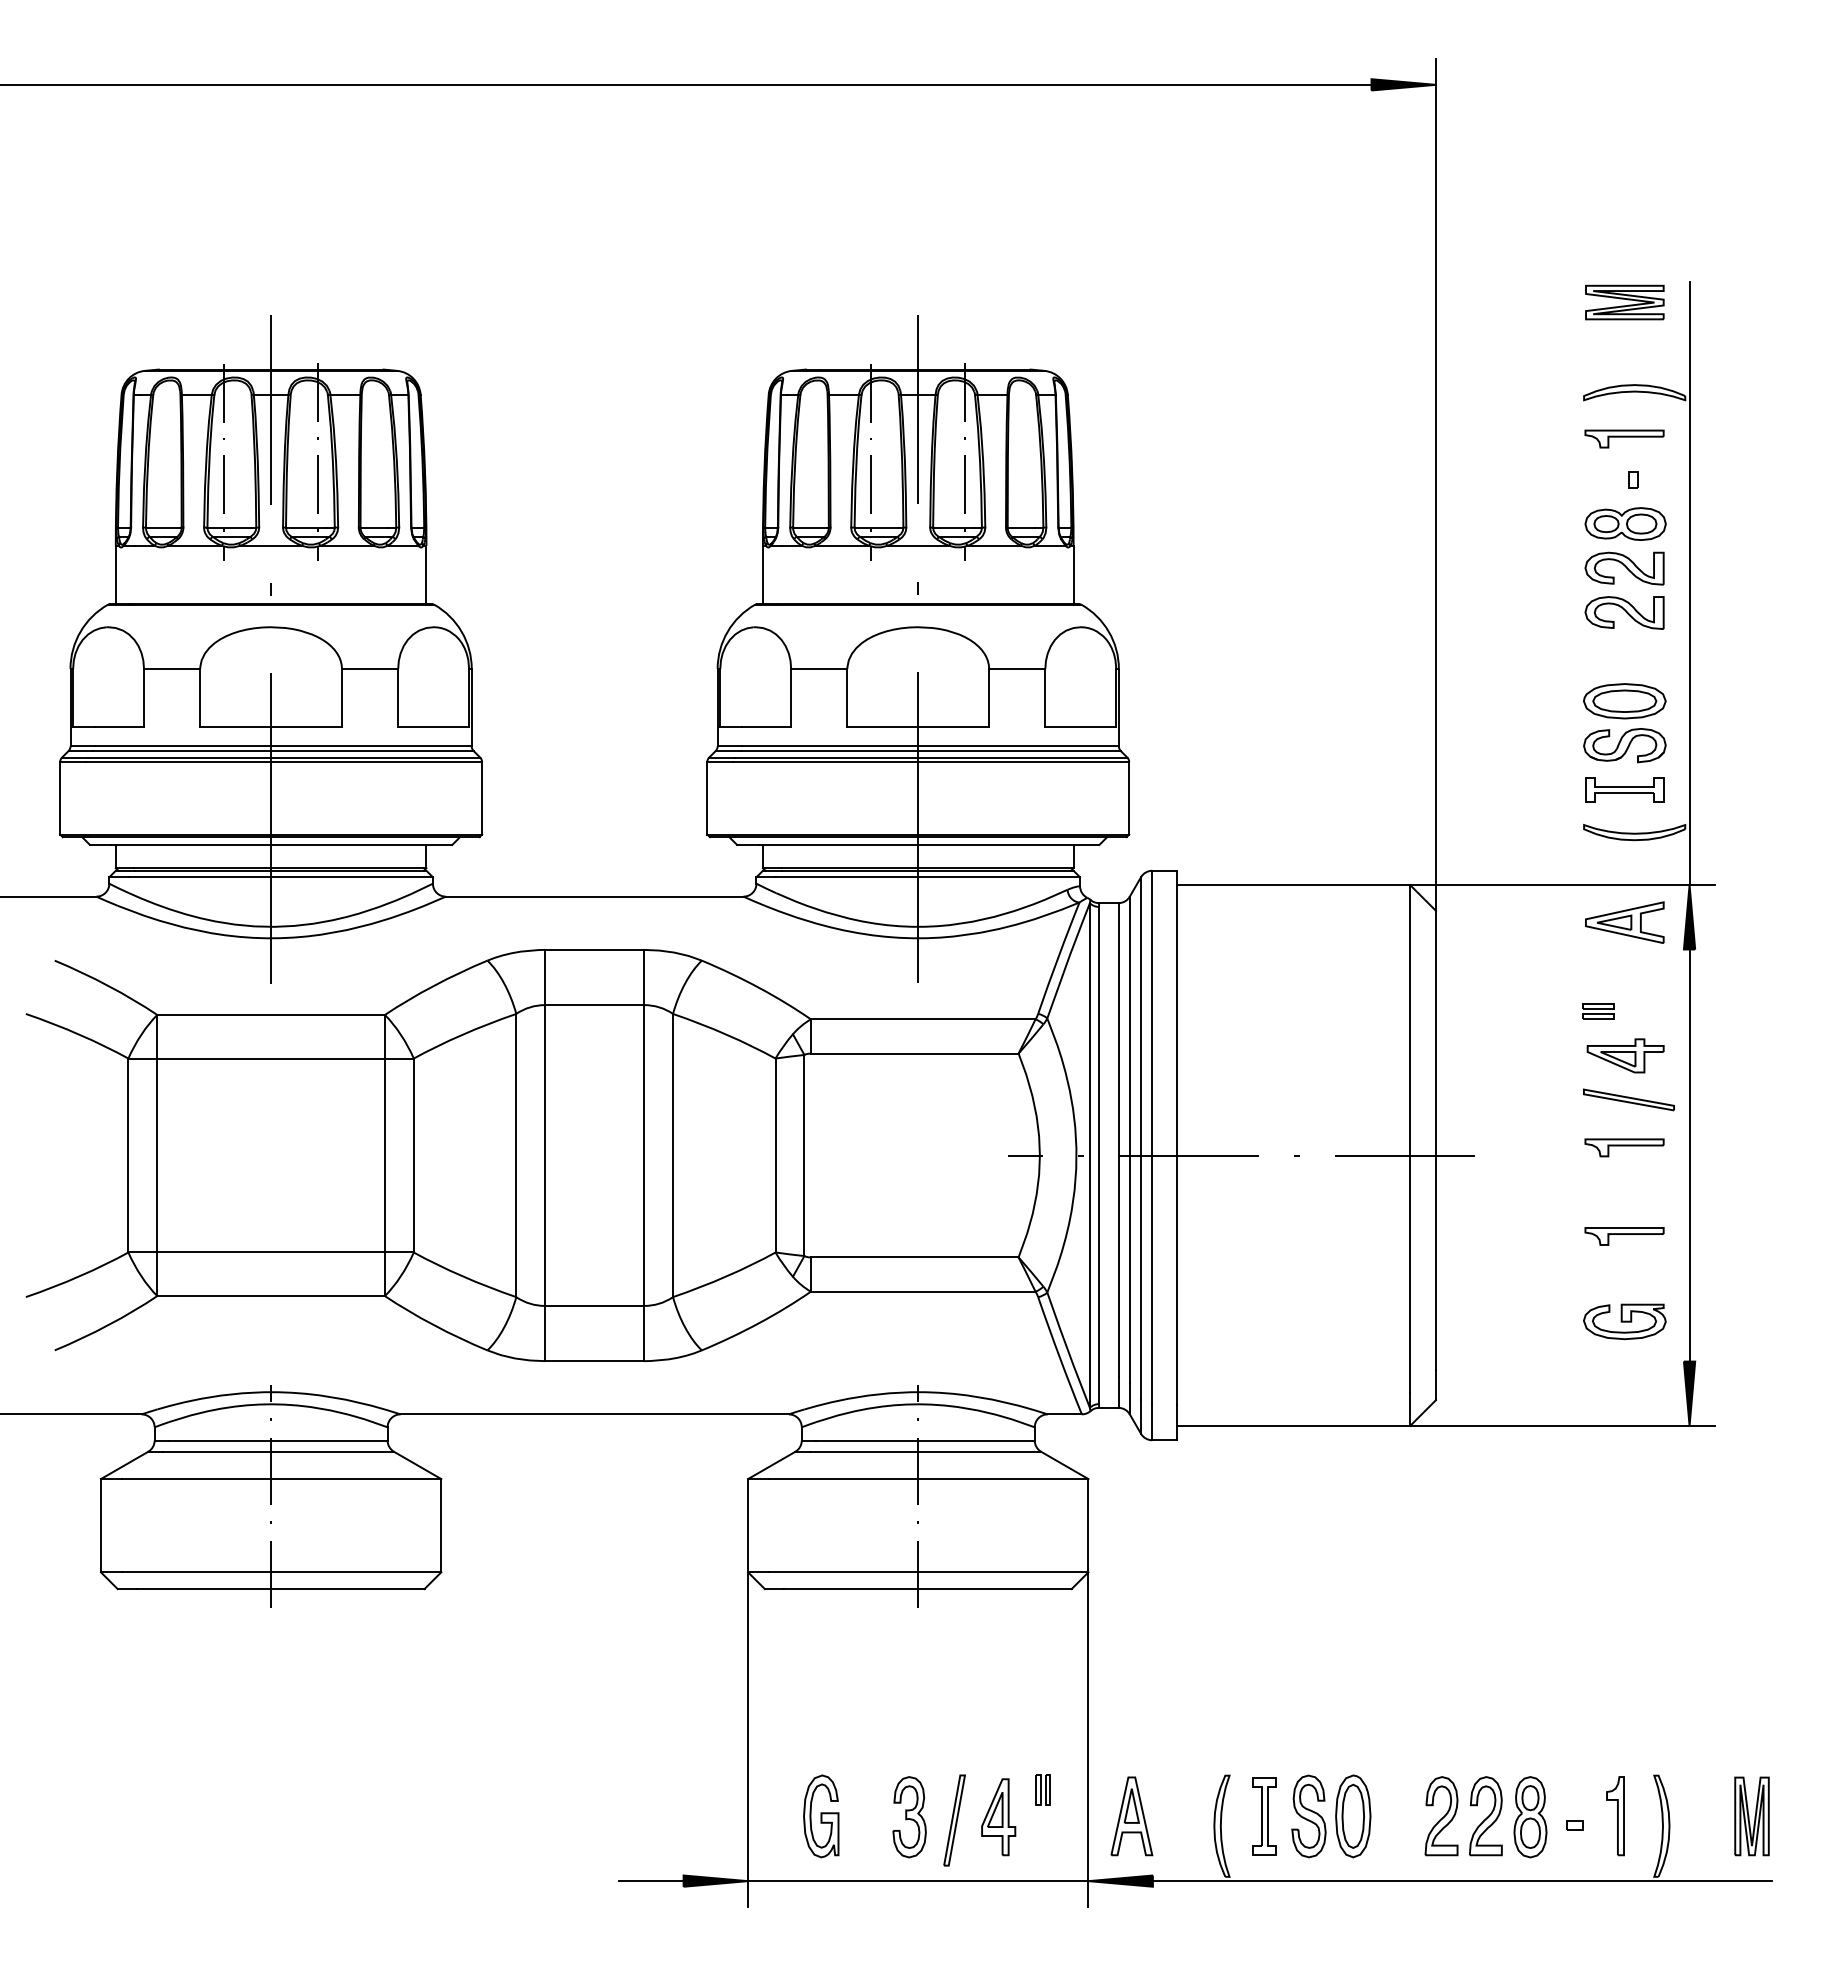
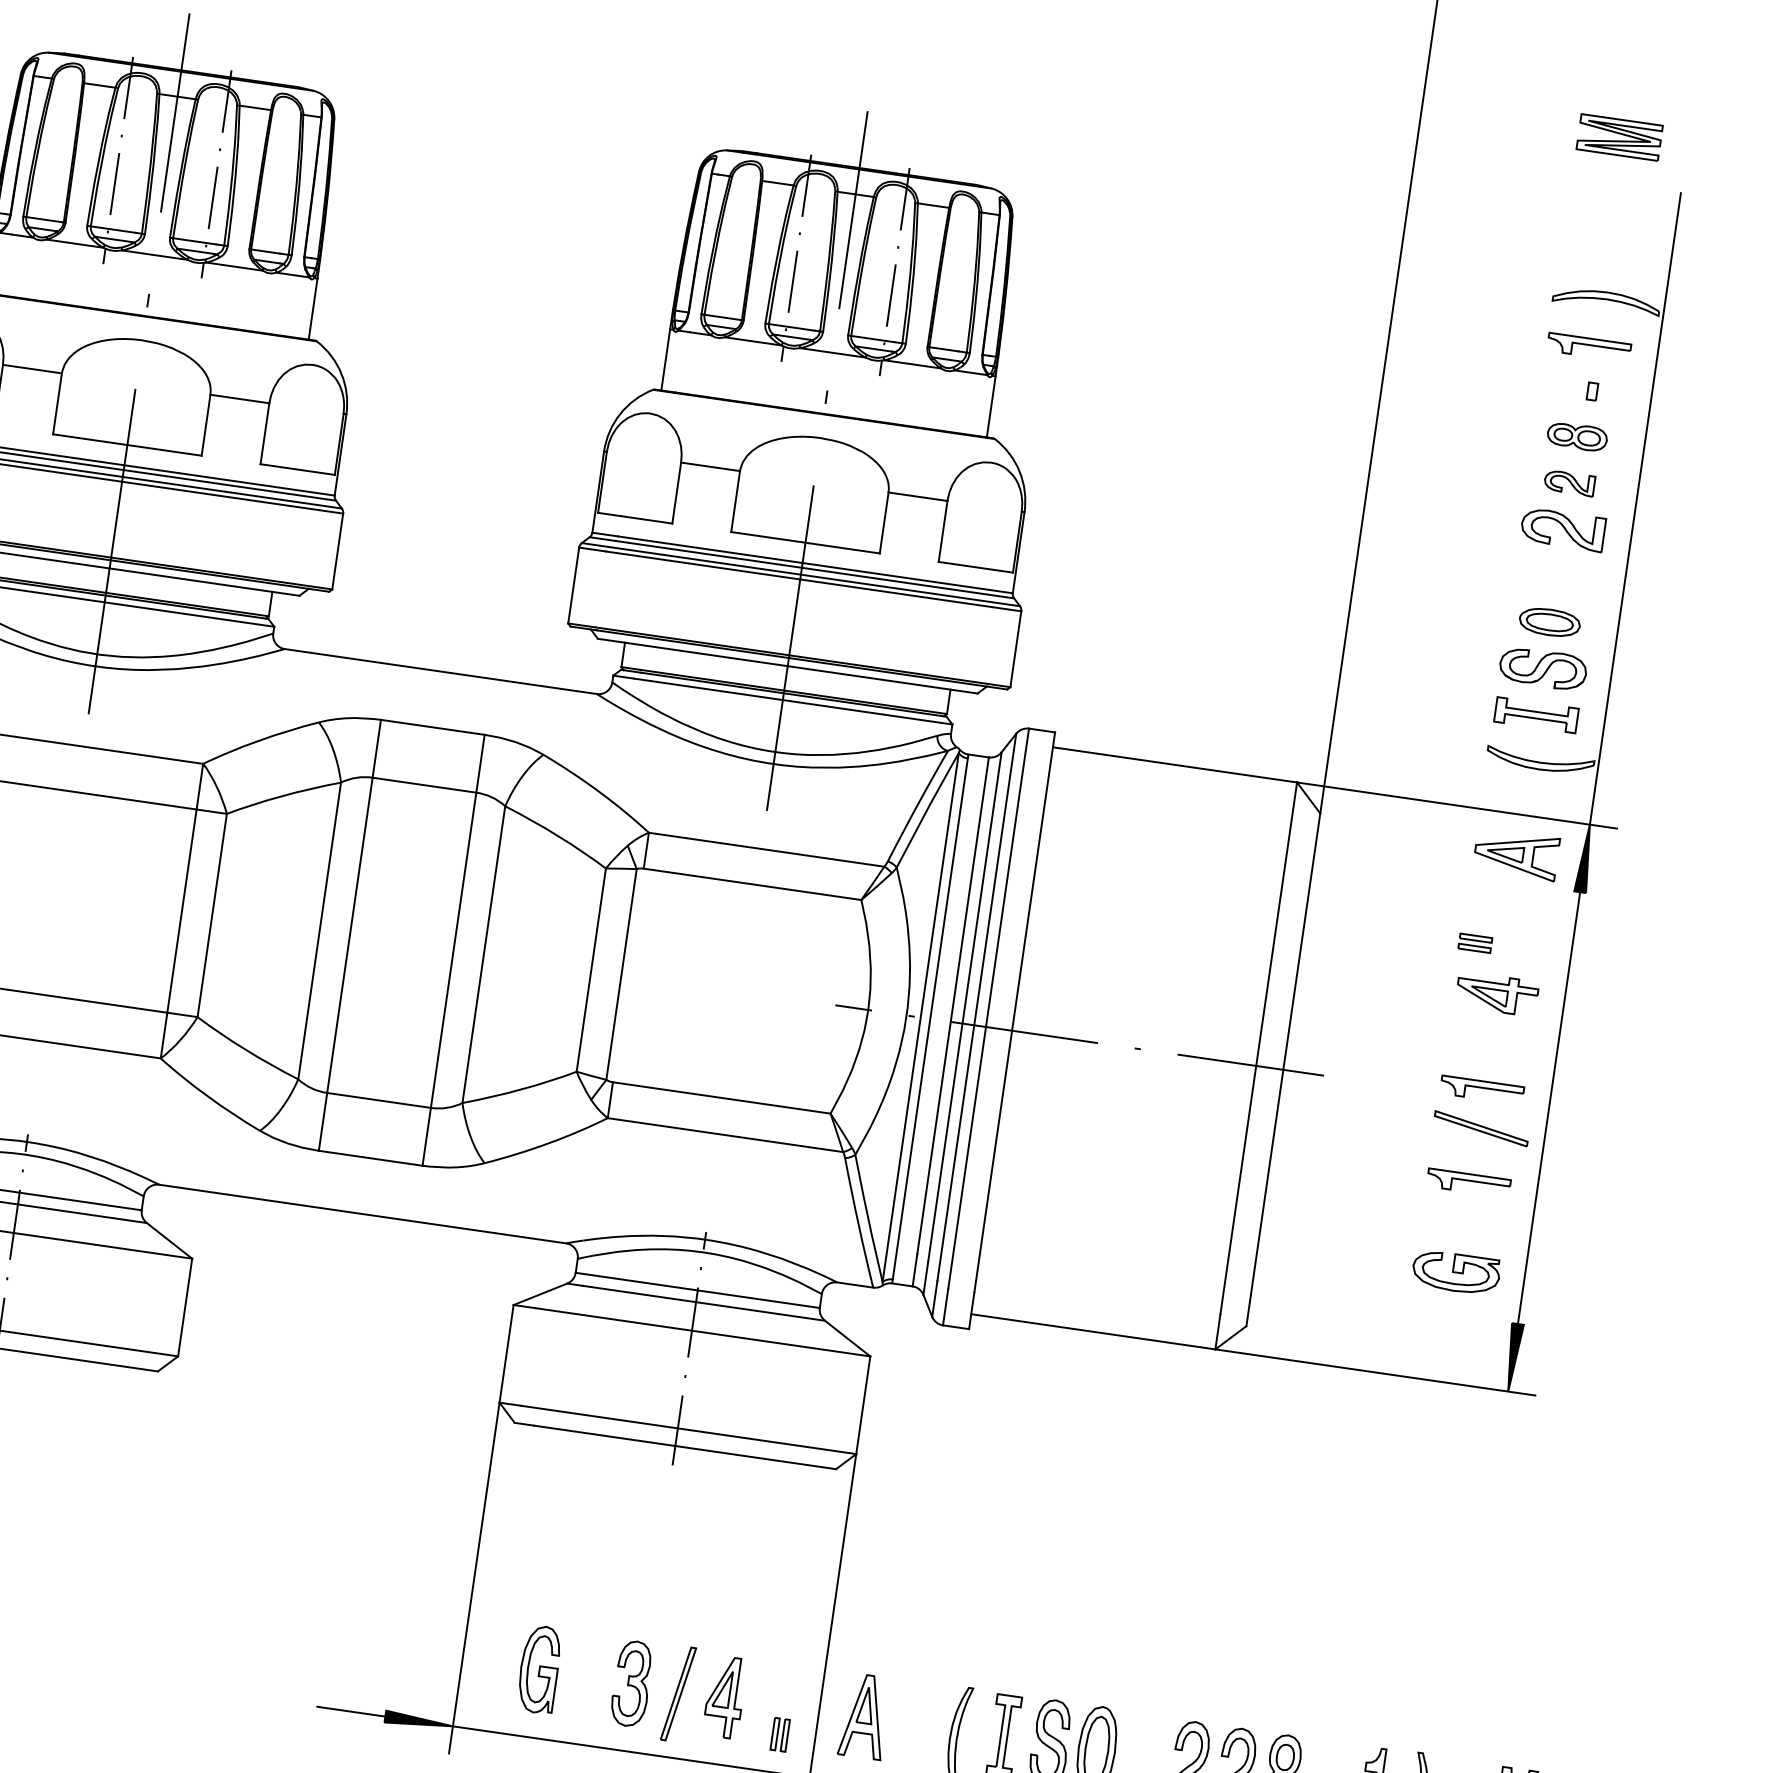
part: (1624, 302) -> (1619, 137), moved
part: (1625, 523) -> (1577, 436), size x0.7
part: (1624, 568) -> (1569, 483), size x0.6
part: (1624, 701) -> (1549, 622), size x0.7
part: (1628, 1099) -> (1480, 1128), moved
part: (1042, 1789) -> (779, 1734), moved

